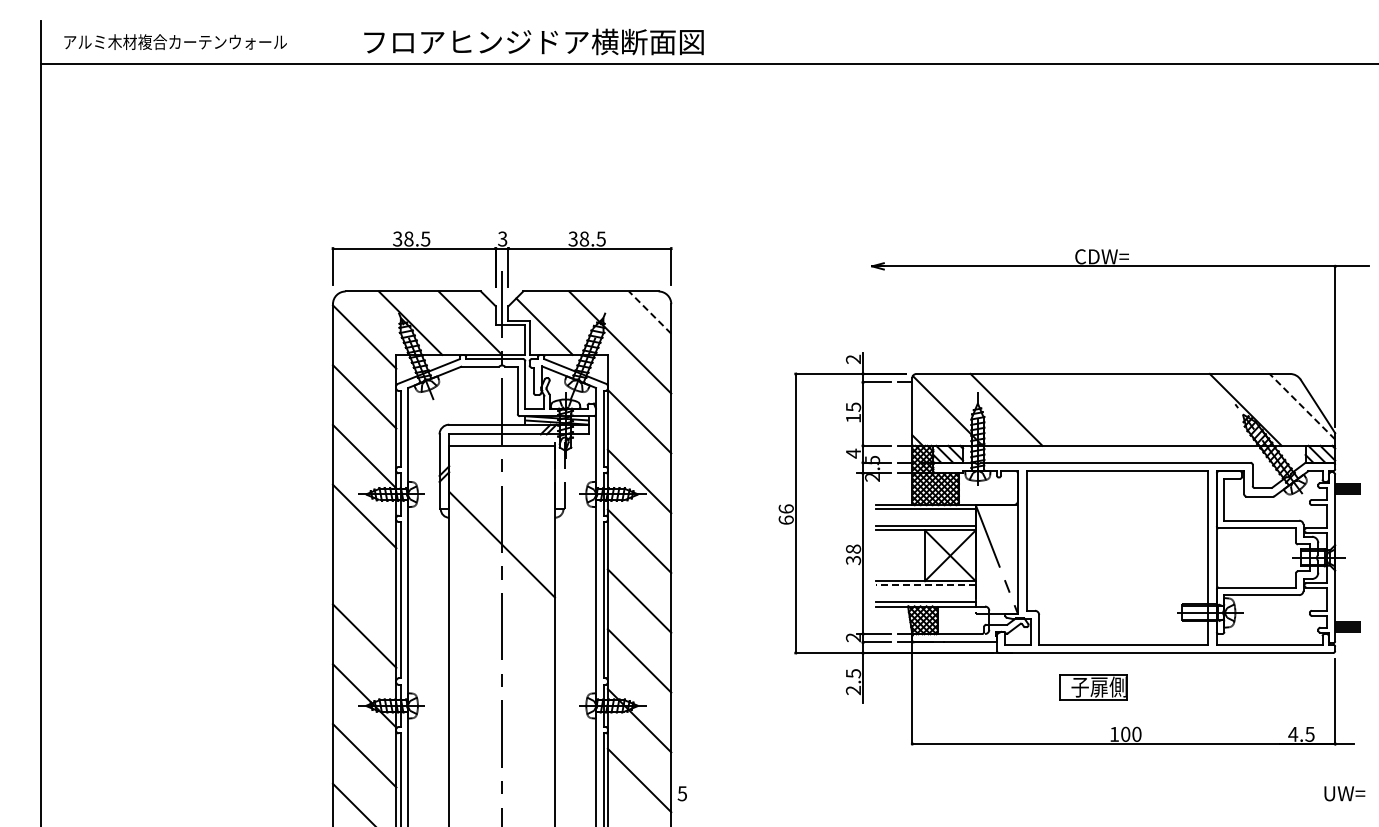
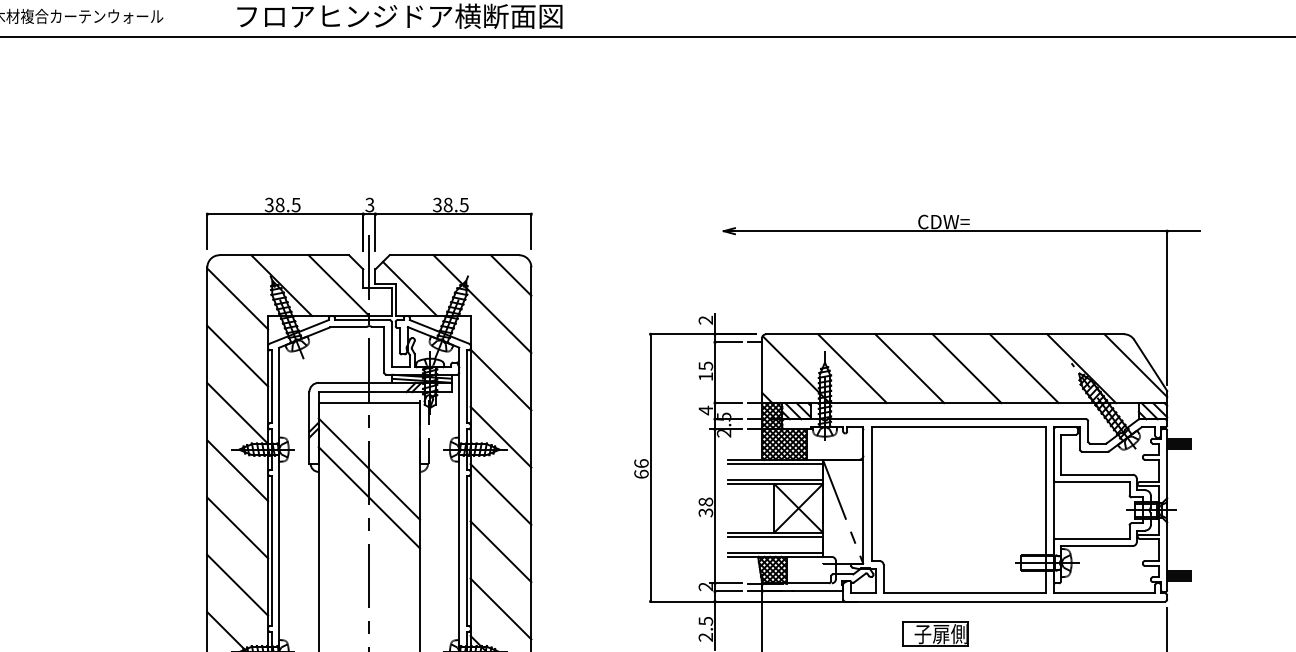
line: (650, 312) -> (511, 275), dashed -> solid
line: (1302, 406) -> (1135, 365), dashed -> solid
line: (1066, 409) -> (909, 368), added
line: (1126, 409) -> (967, 368), added
line: (1185, 409) -> (1023, 368), added
line: (501, 514) -> (368, 468), added
line: (364, 576) -> (237, 528), added
line: (926, 585) -> (775, 536), dashed -> solid

